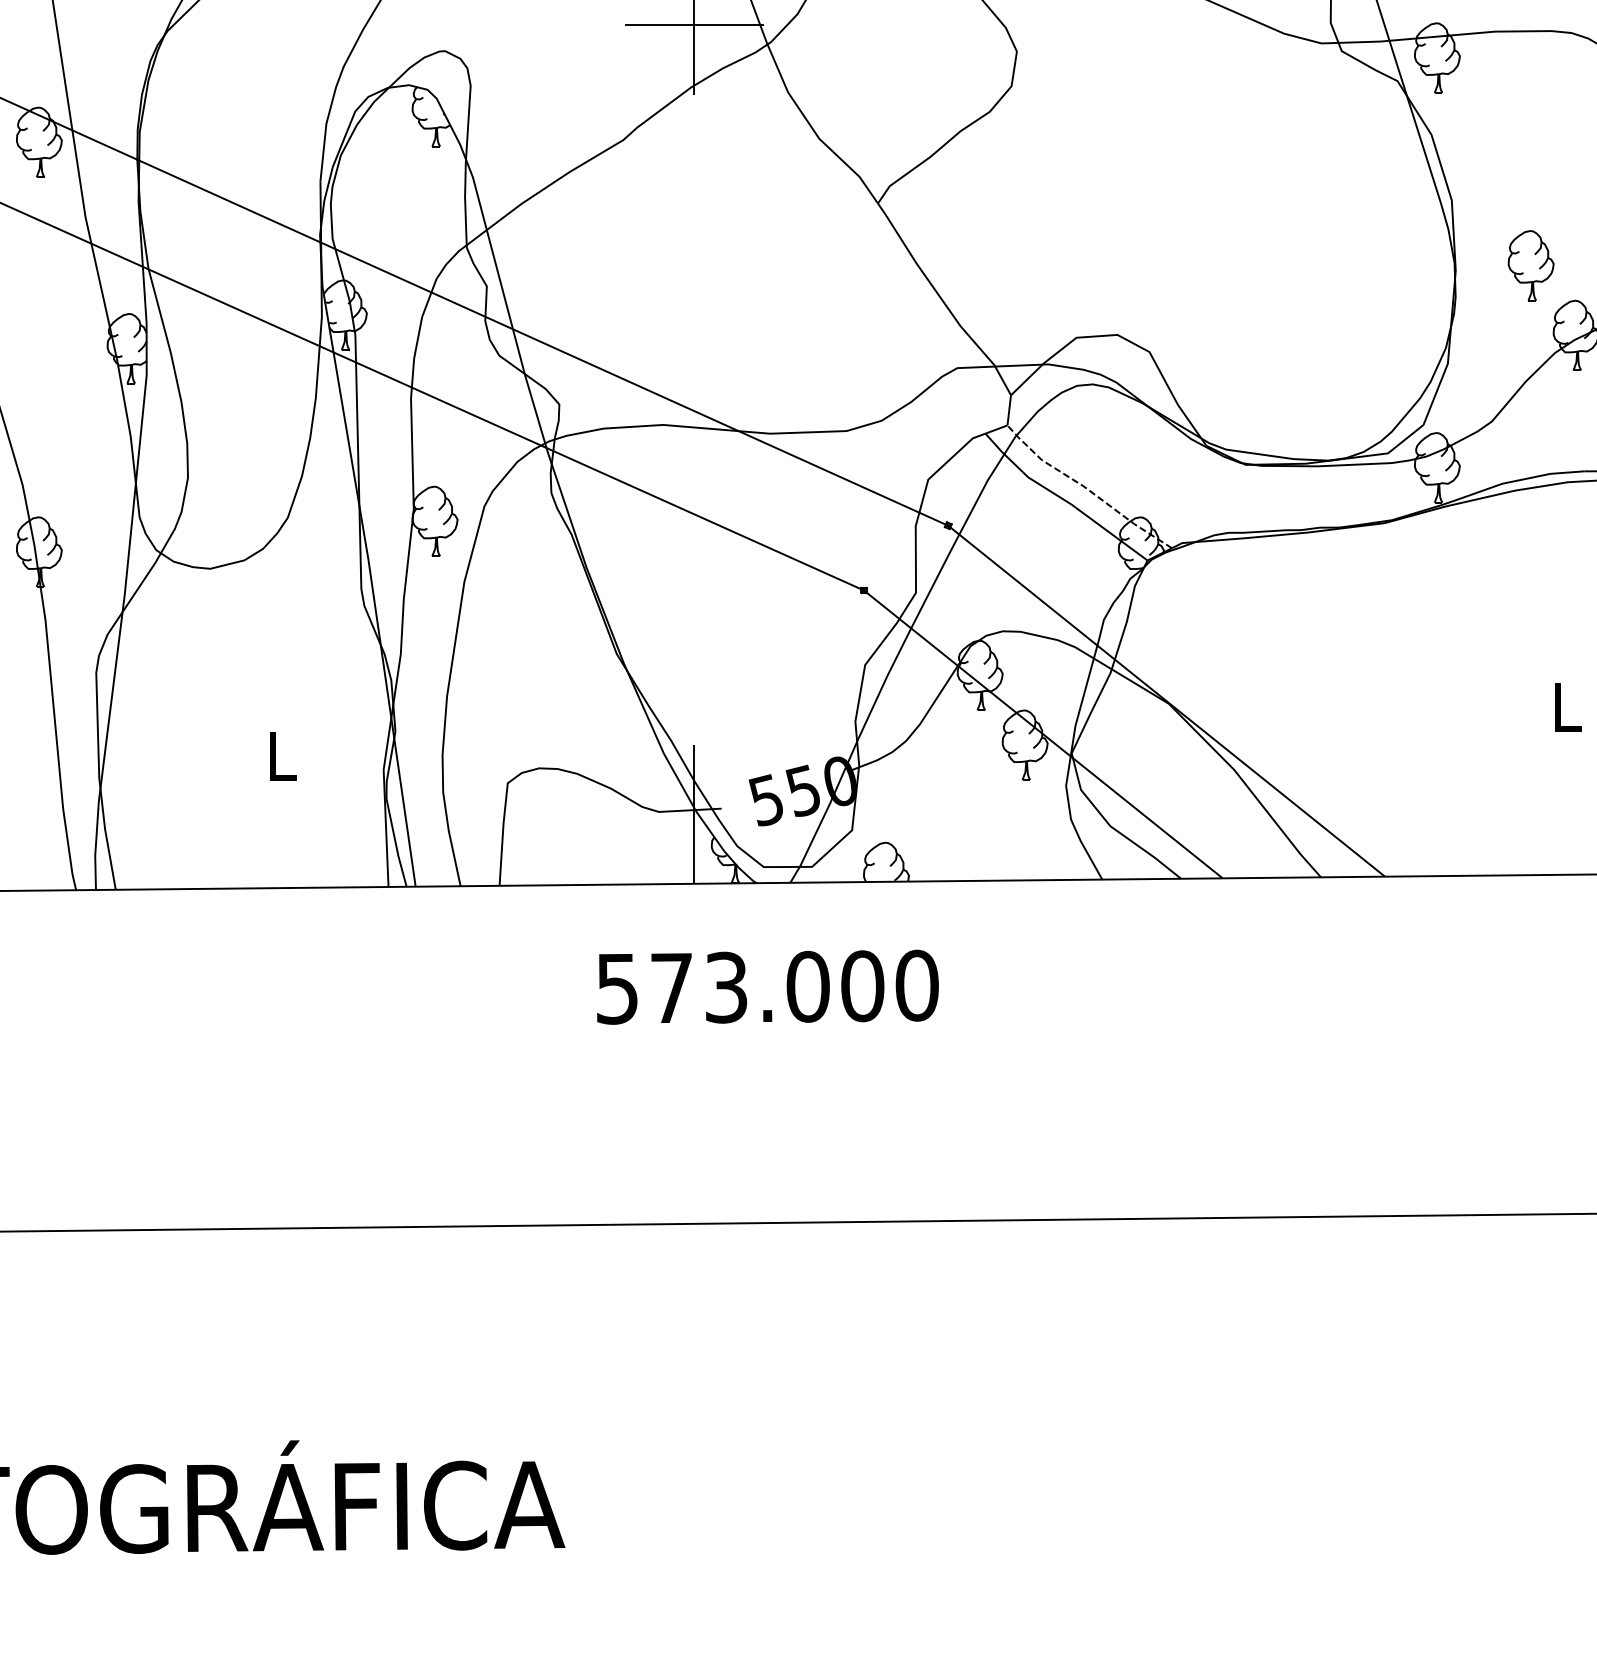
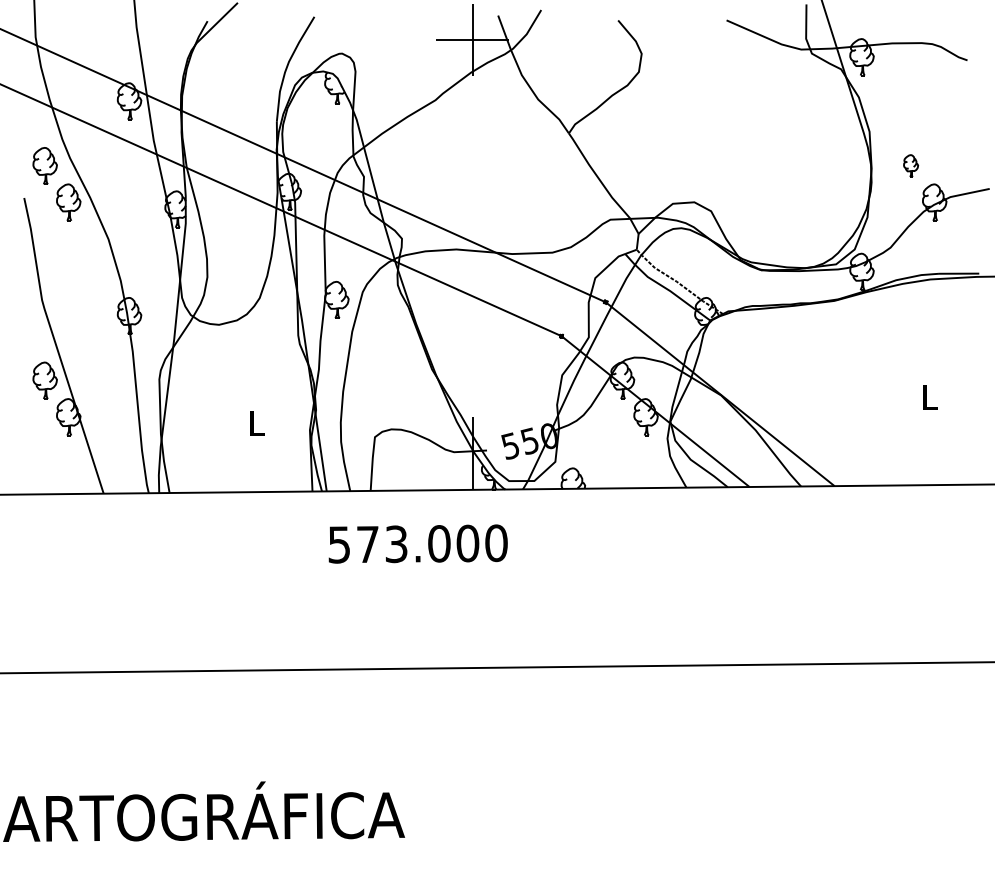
part: (1529, 264) -> (910, 165), size x0.6
text: (766, 986) -> (417, 543), moved

